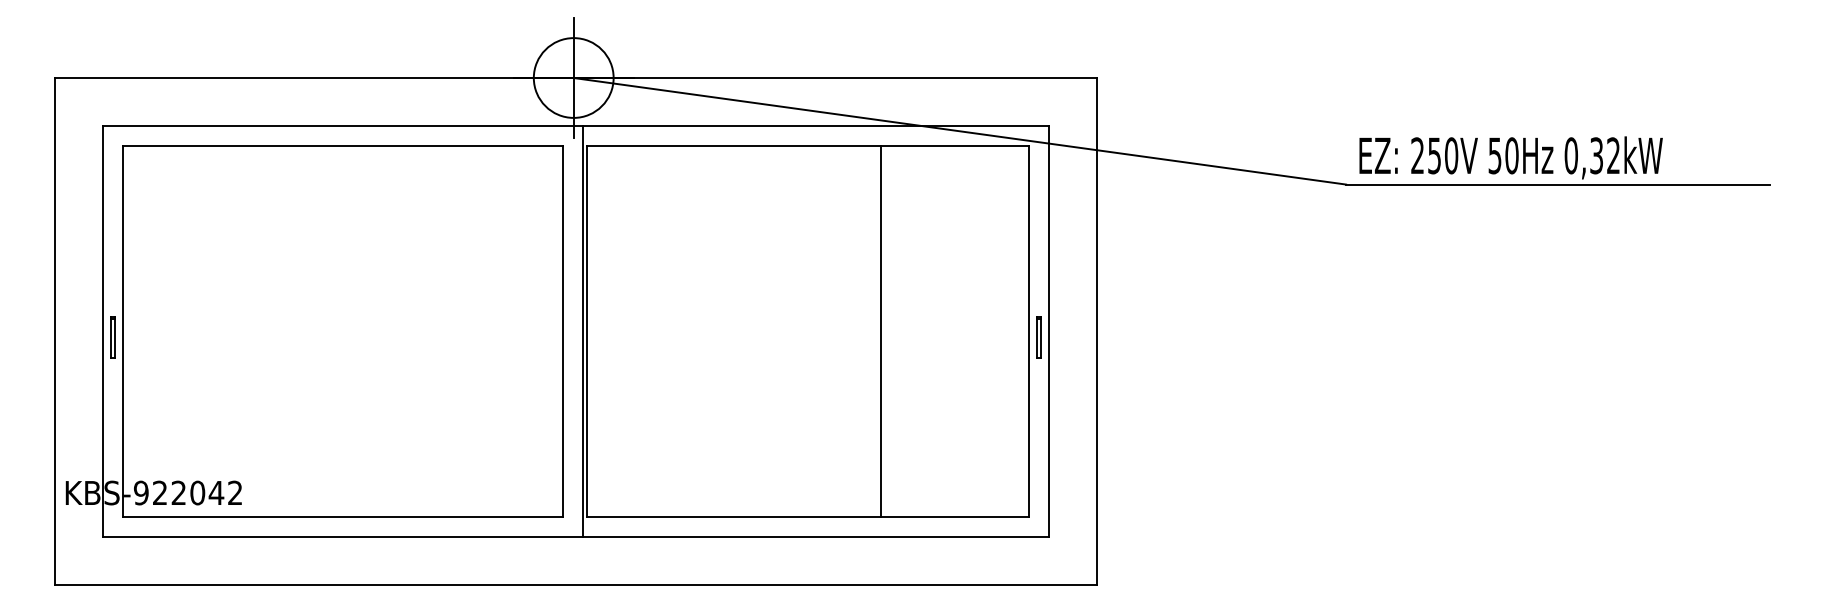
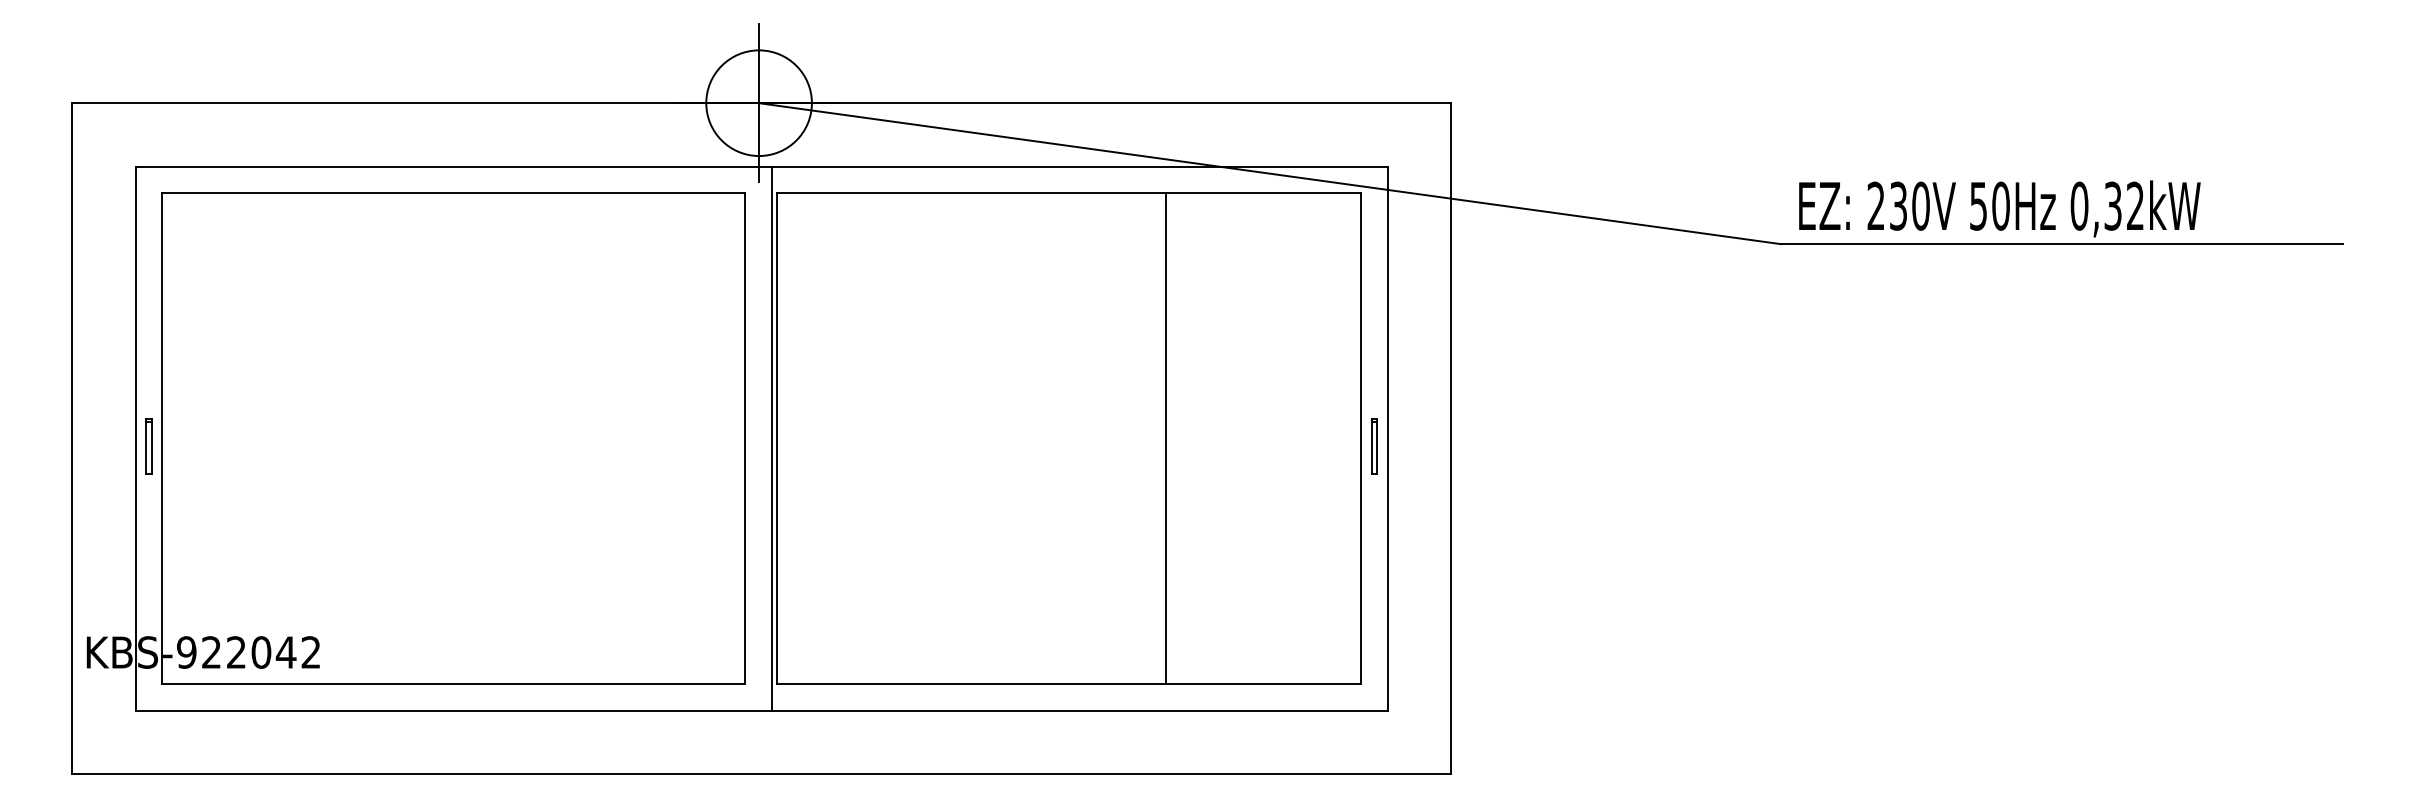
text: (1434, 155) -> (1898, 205), 250V -> 230V

